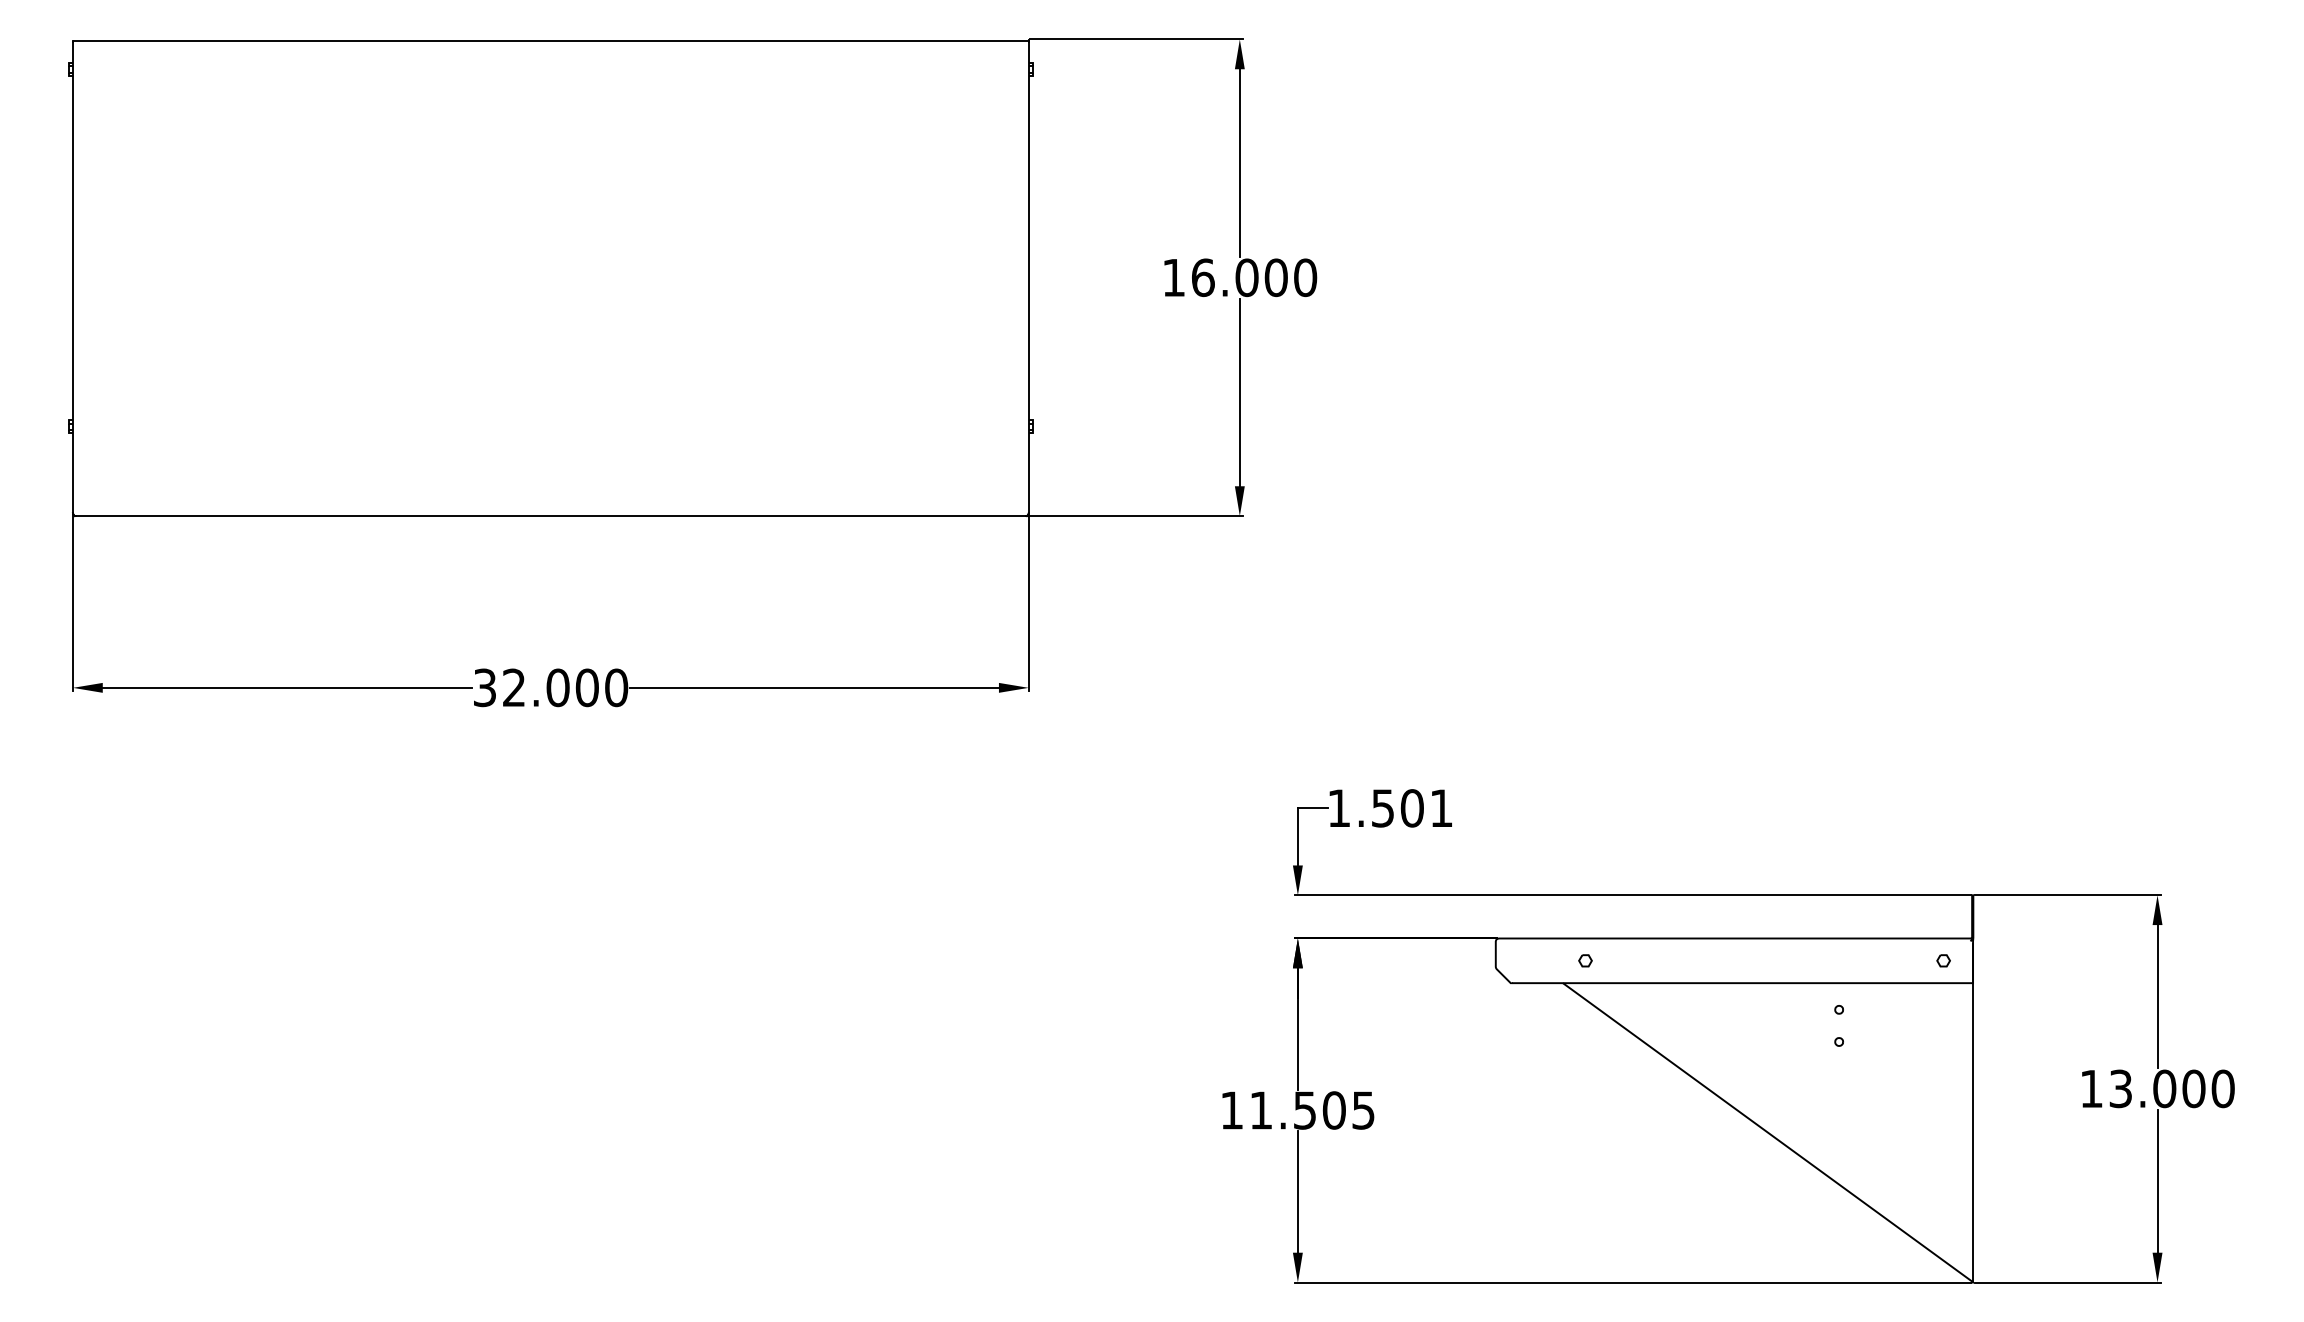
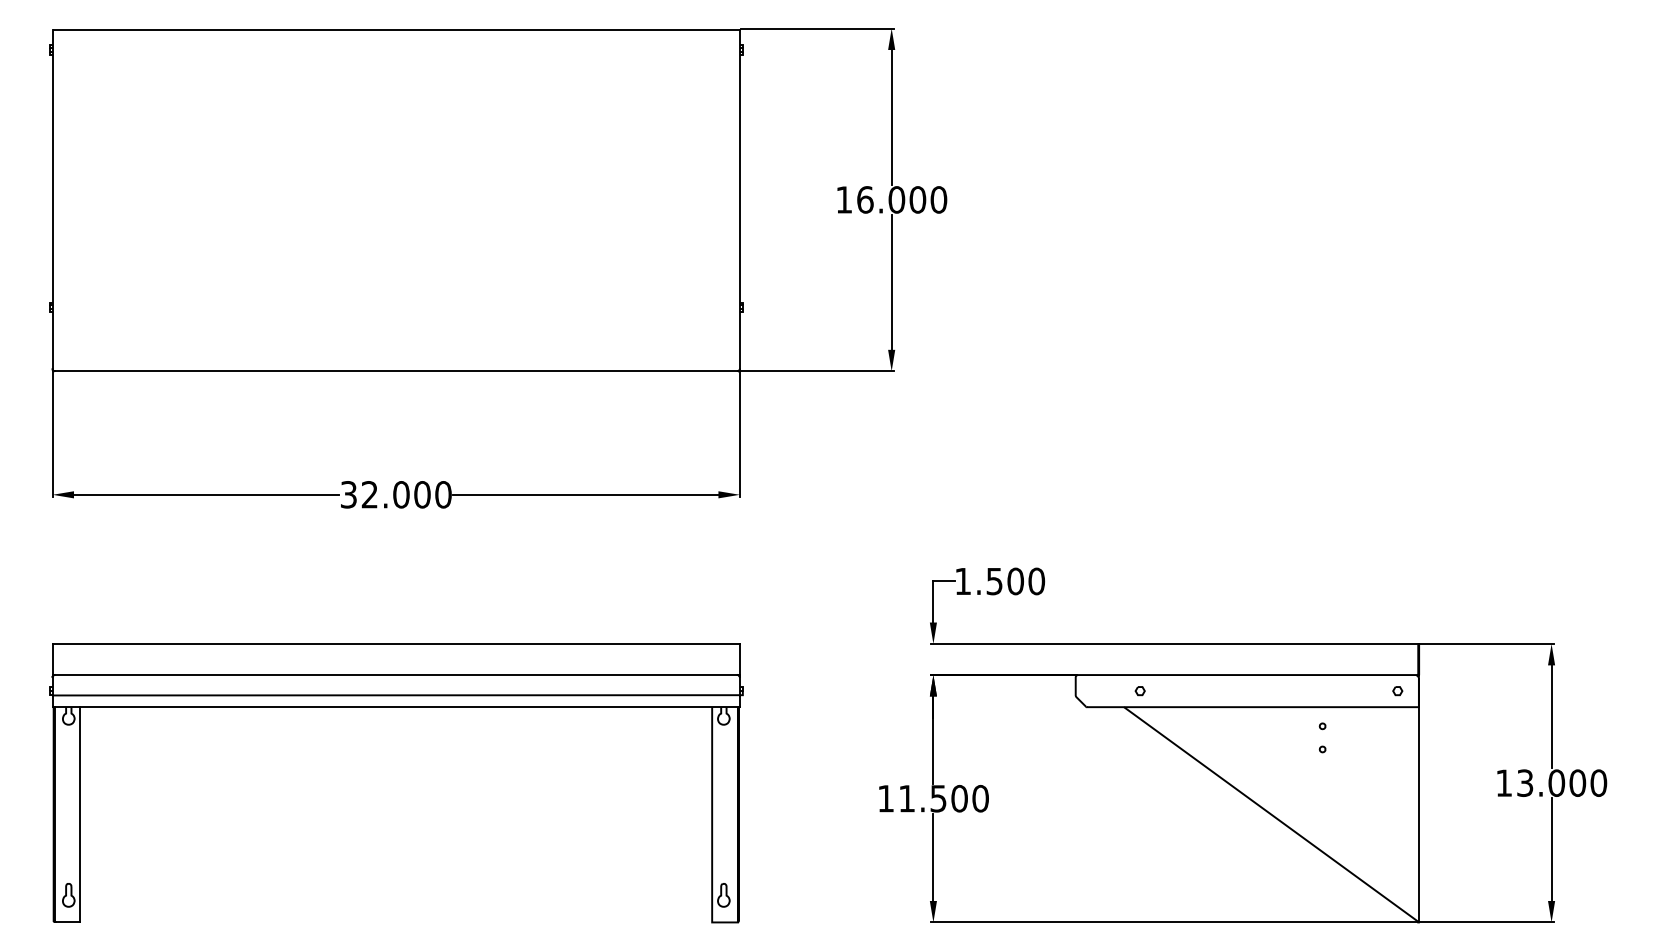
text: (1441, 808) -> (1036, 581), 1.501 -> 1.500
part: (550, 983) -> (395, 707), added
text: (1363, 1110) -> (980, 798), 11.505 -> 11.500

